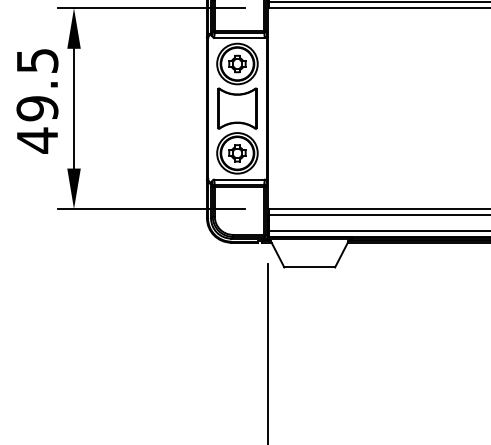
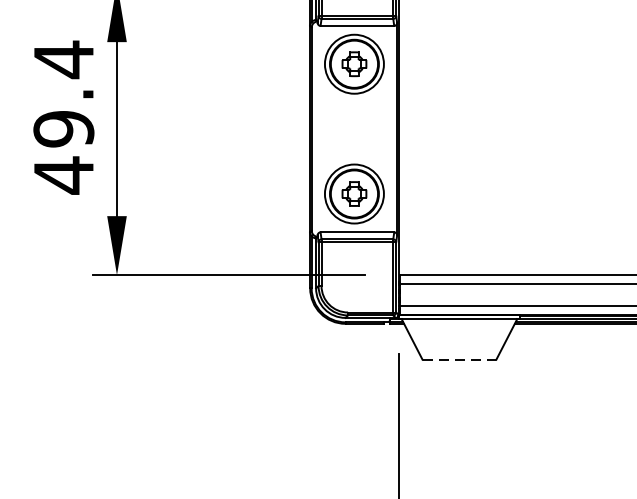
text: (37, 60) -> (63, 59), 49.5 -> 49.4
part: (237, 108) -> (354, 128), removed
line: (310, 267) -> (460, 359), solid -> dashed

